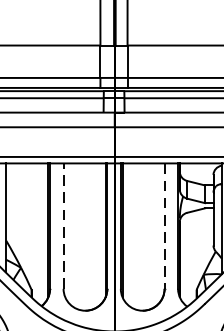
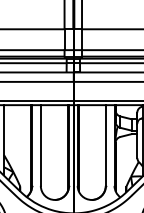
line: (63, 226) -> (40, 145), dashed -> solid
line: (164, 227) -> (105, 146), dashed -> solid

